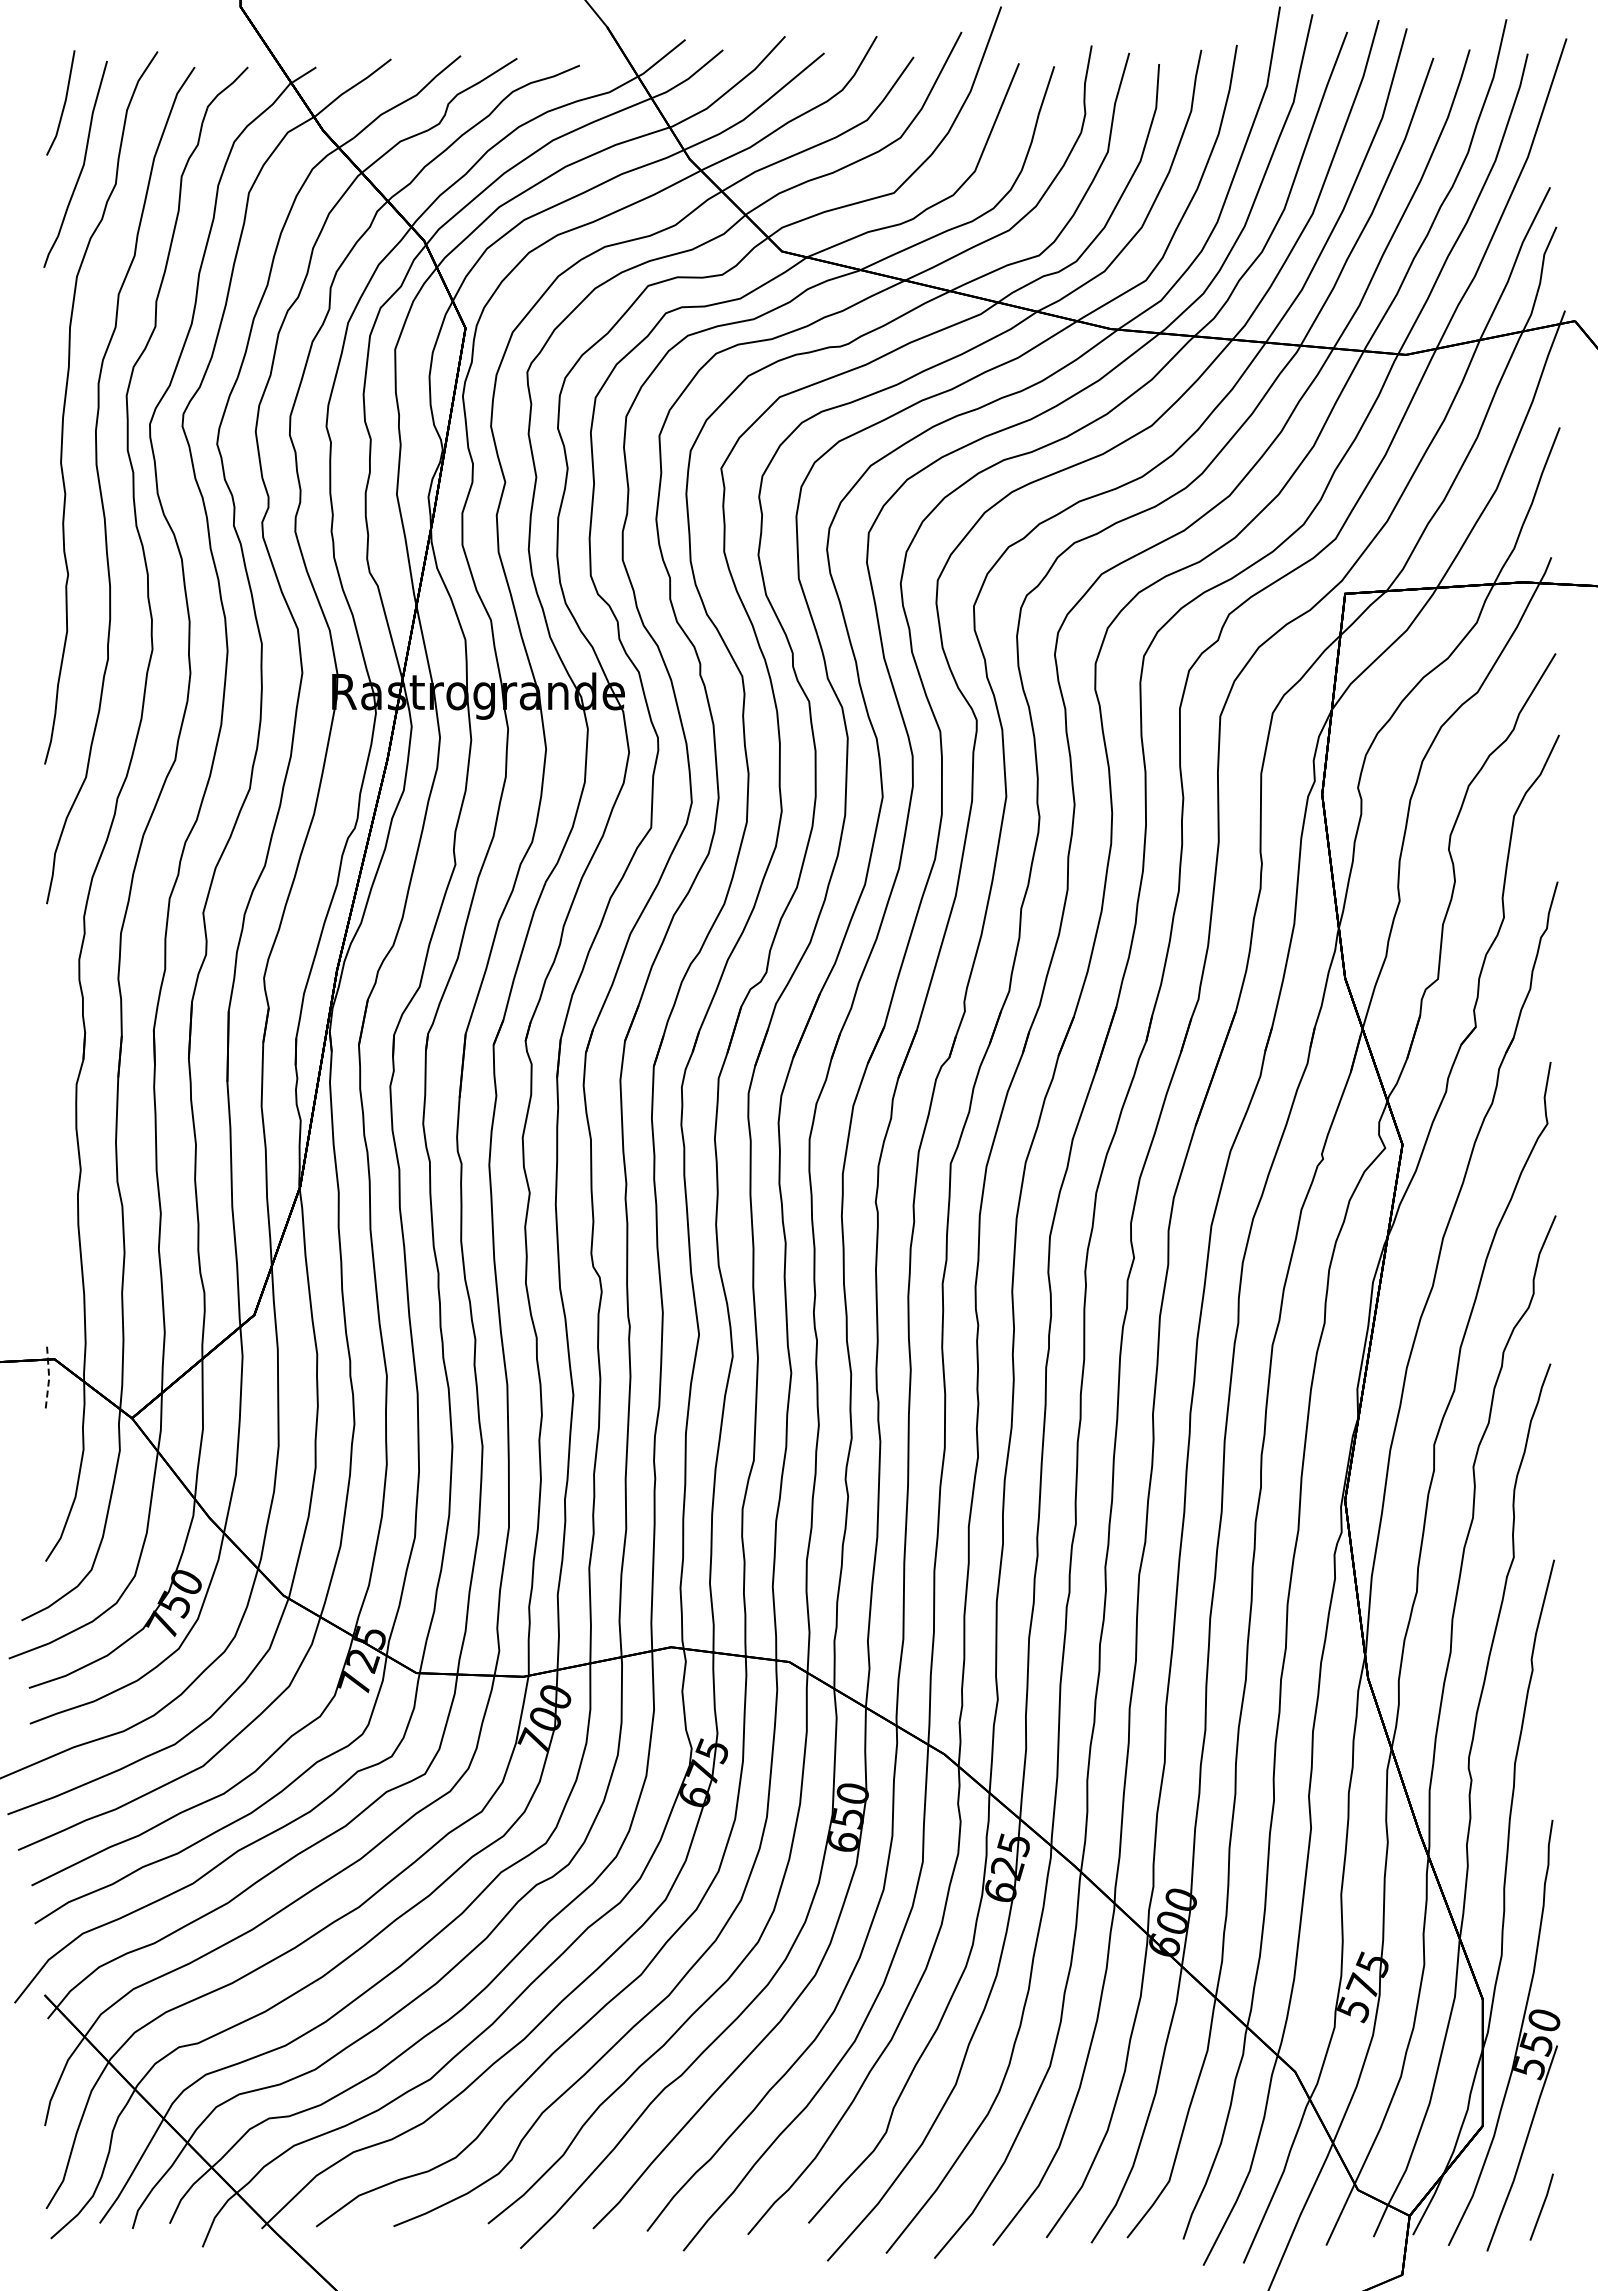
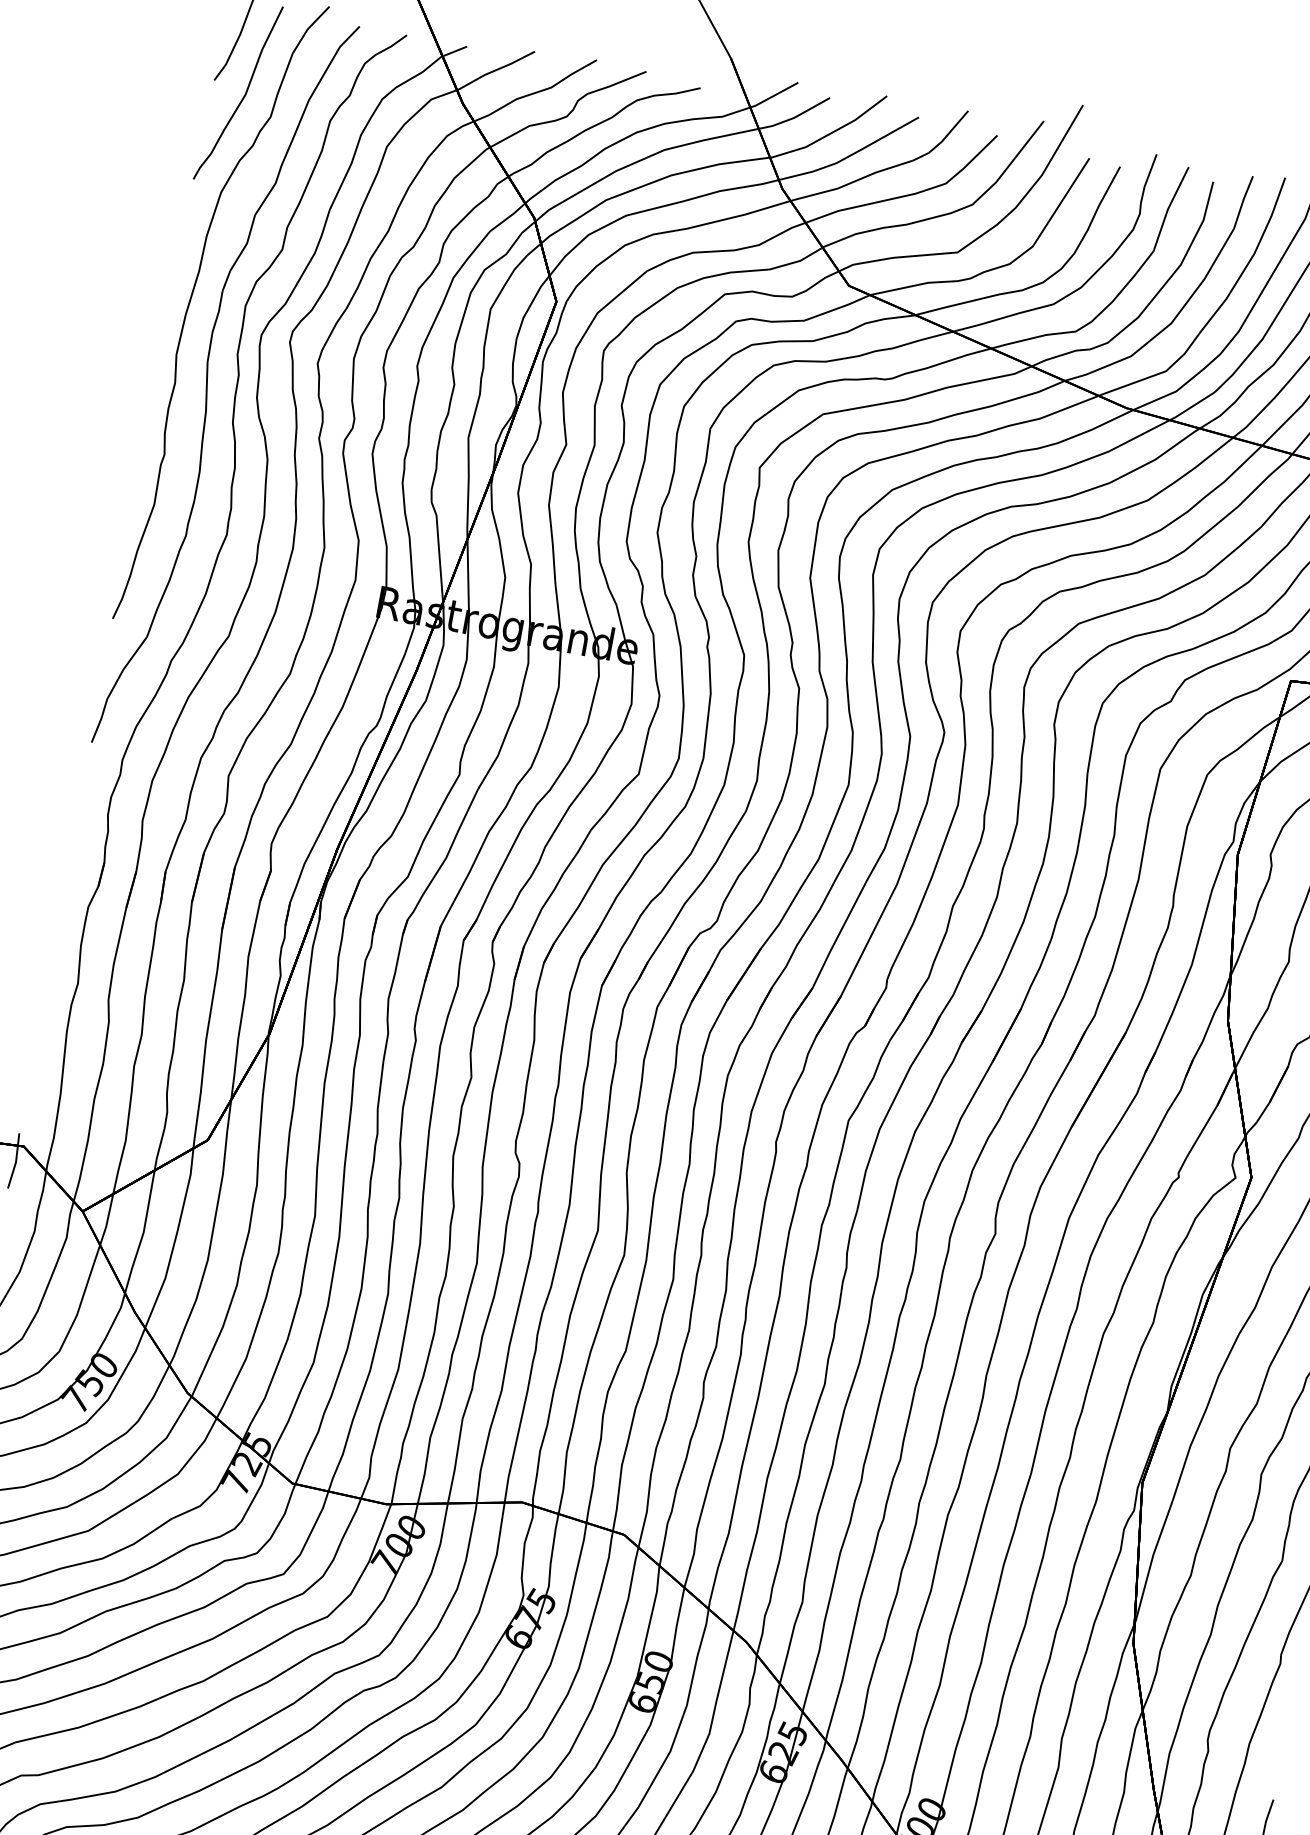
line: (49, 1377) -> (16, 1161), dashed -> solid

